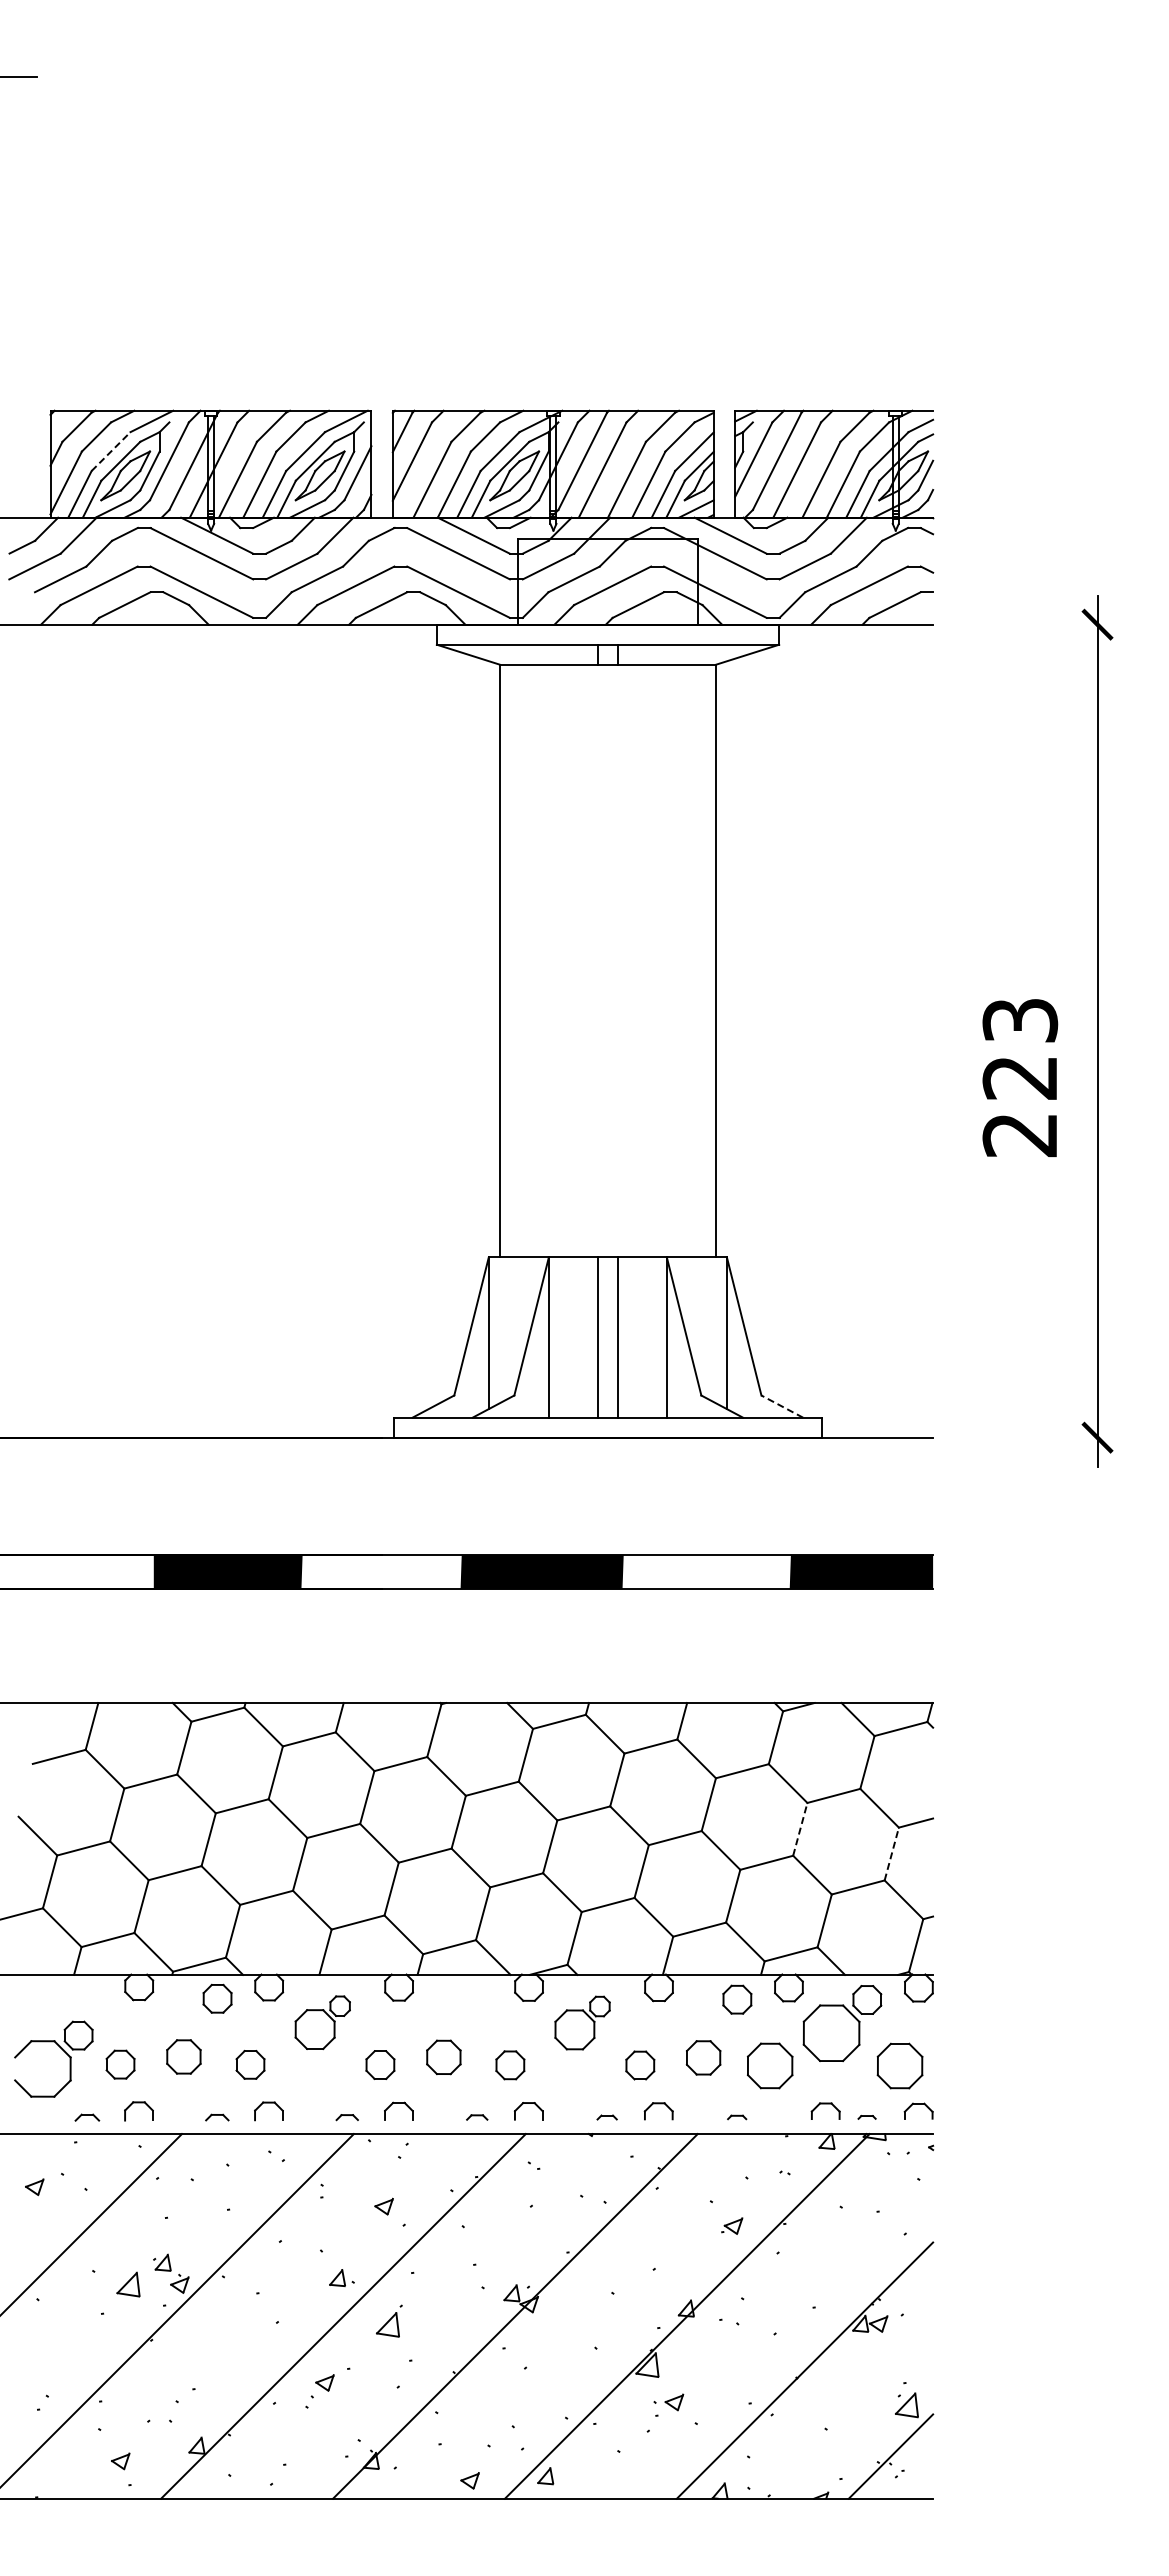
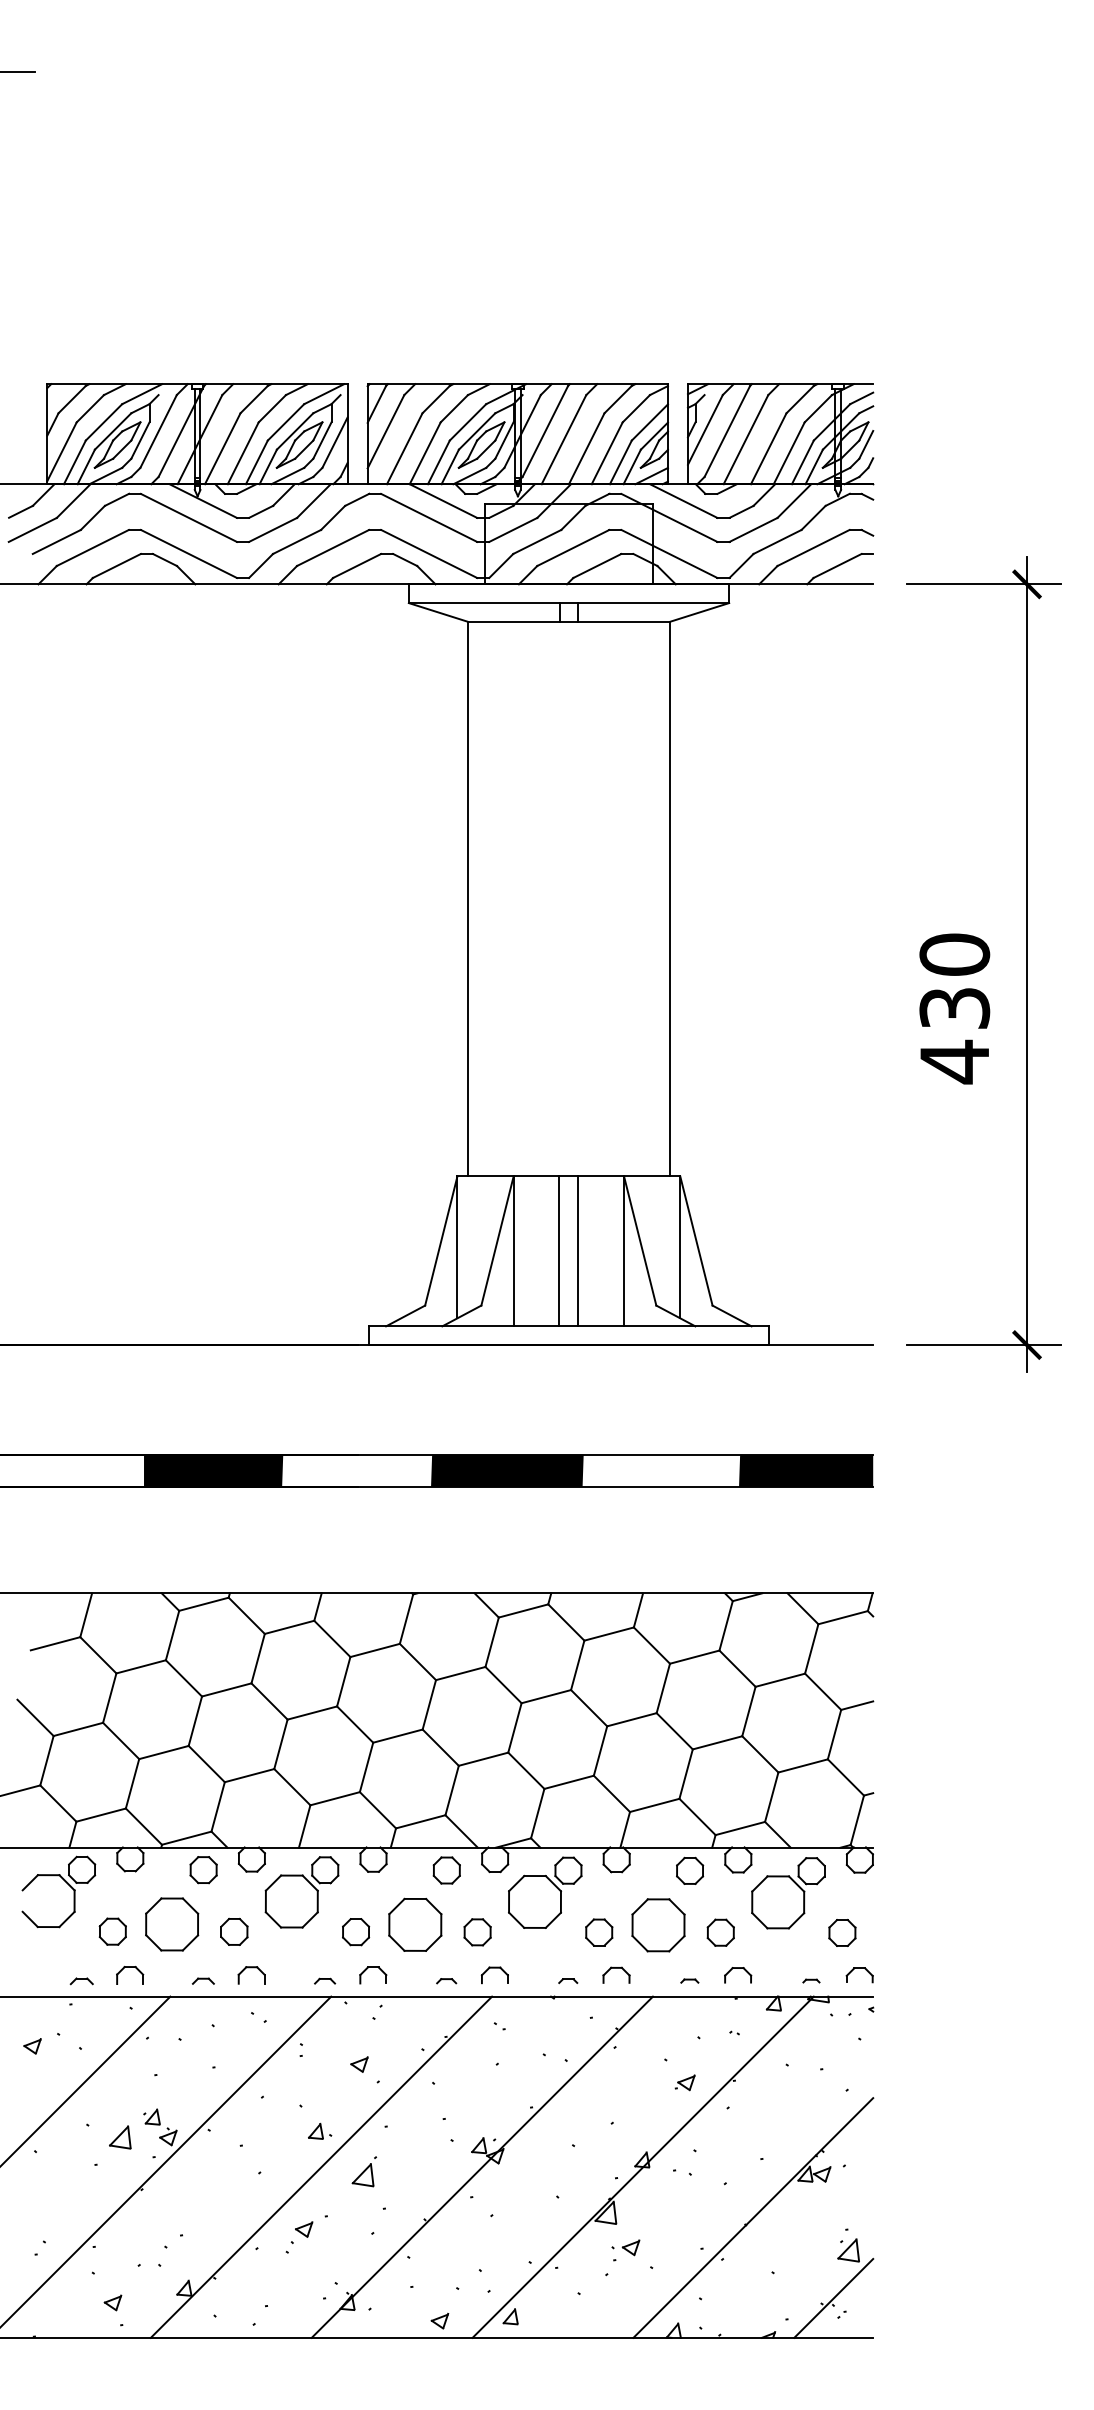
line: (111, 451) -> (104, 422), dashed -> solid
line: (1051, 624) -> (983, 584), added
text: (1020, 1078) -> (954, 1008), 223 -> 430
line: (782, 1406) -> (732, 1315), dashed -> solid
line: (1051, 1437) -> (983, 1344), added
line: (800, 1828) -> (749, 1710), dashed -> solid
line: (891, 1853) -> (834, 1734), dashed -> solid
part: (477, 1999) -> (446, 1870), added
part: (322, 2022) -> (301, 1892), size x1.43
part: (582, 2022) -> (545, 1892), size x1.43
part: (61, 2049) -> (66, 1882), moved
part: (183, 2056) -> (171, 1924), size x1.67
part: (443, 2057) -> (415, 1925), size x1.67
part: (703, 2057) -> (658, 1925), size x1.67
part: (770, 2065) -> (721, 1932), size x0.62
part: (900, 2065) -> (842, 1932), size x0.62
part: (825, 2110) -> (737, 1974), moved

